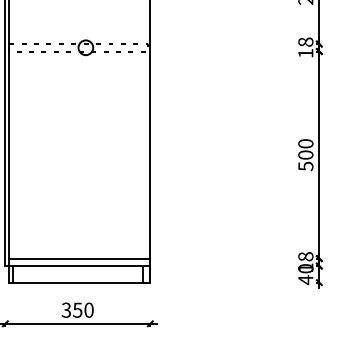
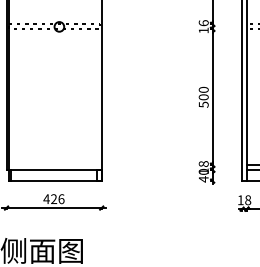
text: (305, 42) -> (203, 23), 18 -> 16
line: (78, 258) -> (54, 165), removed
text: (76, 310) -> (53, 199), 350 -> 426

